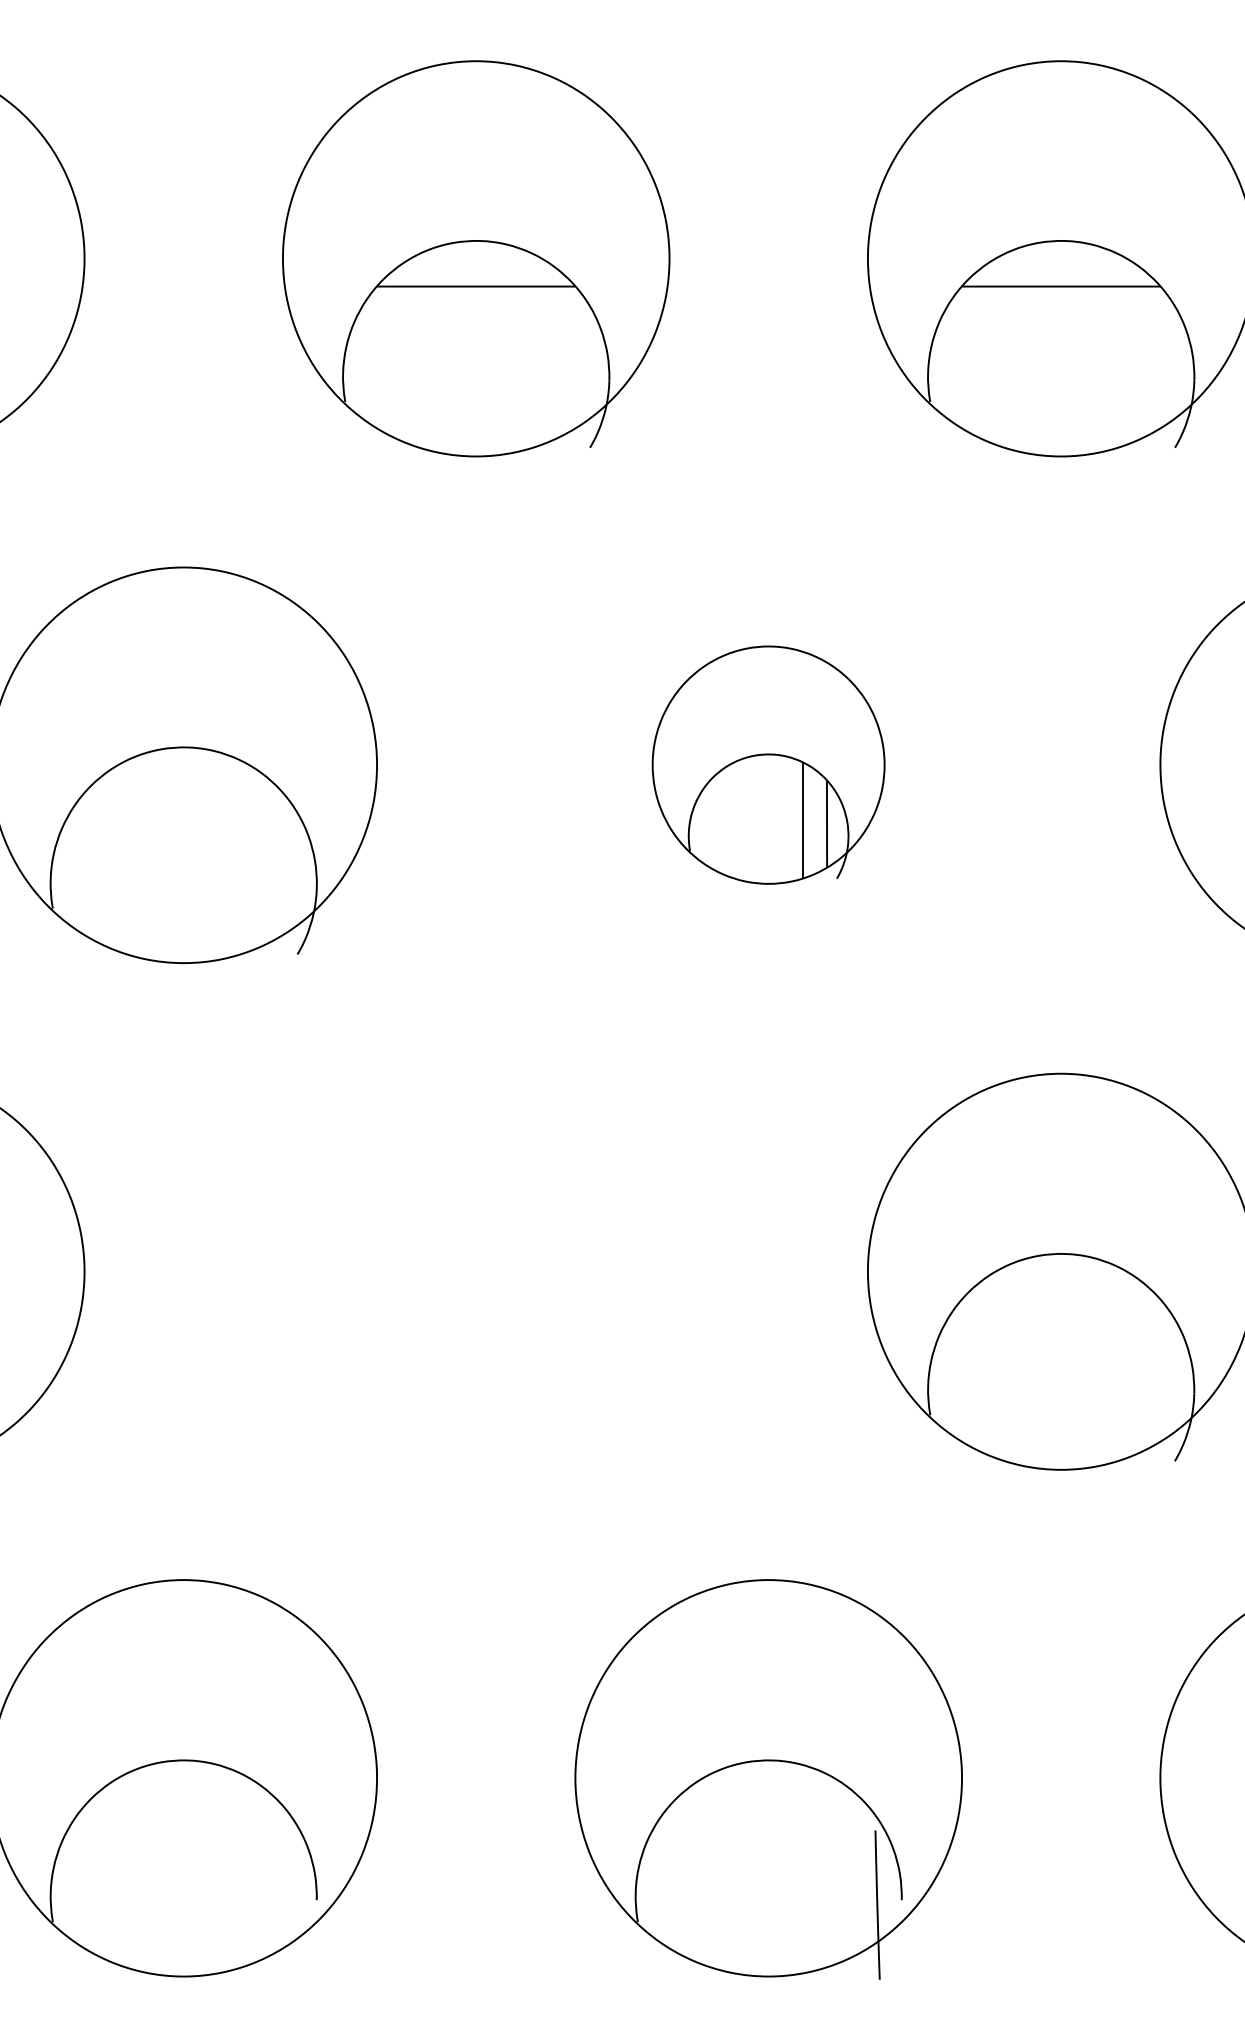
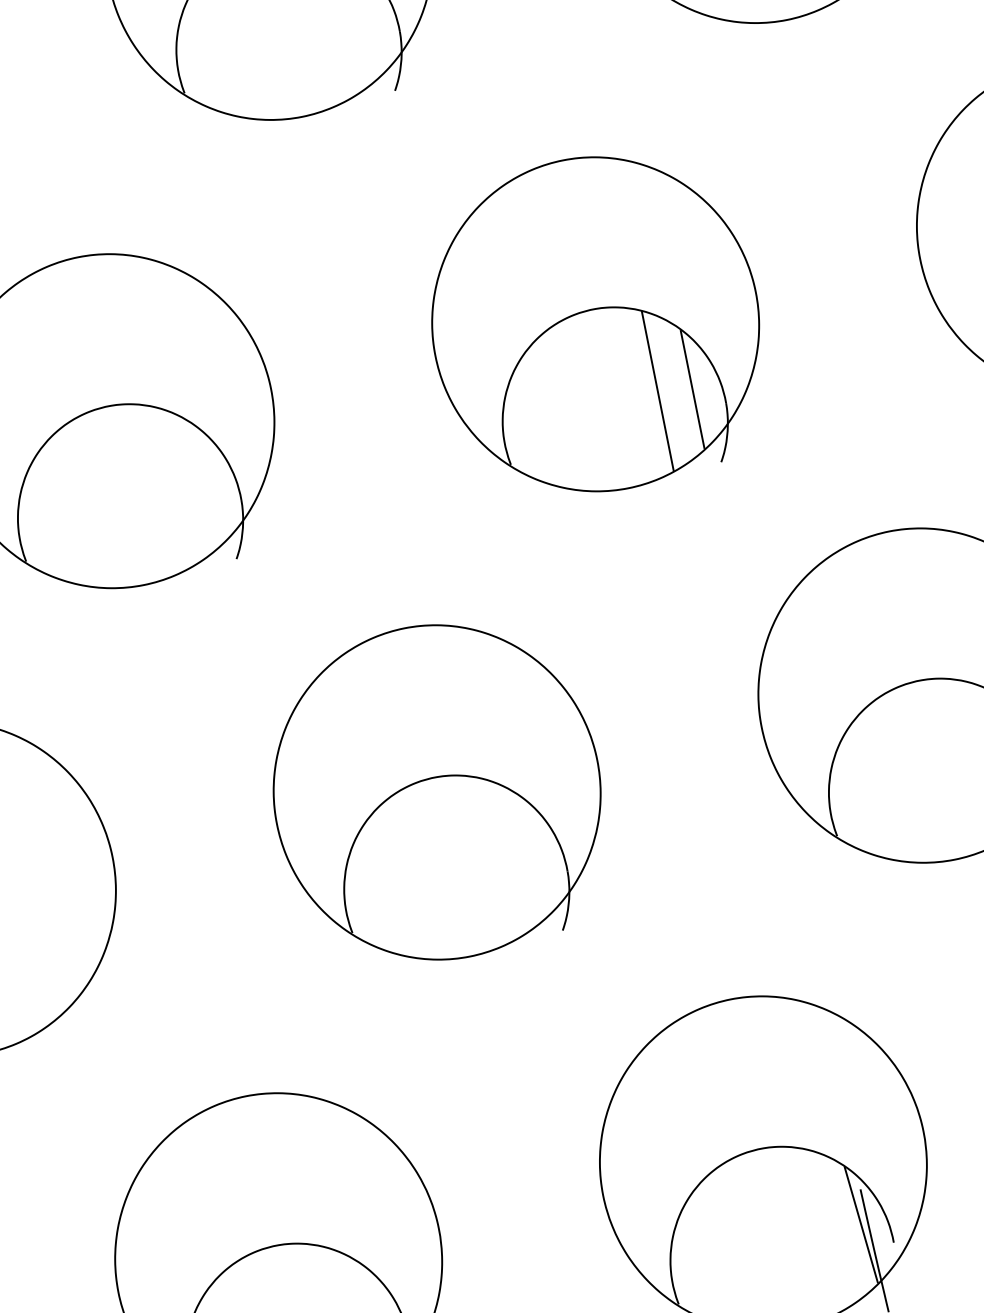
part: (768, 764) -> (595, 323), size x1.67
part: (476, 1271) -> (437, 792), added
line: (867, 1871) -> (860, 1224), added

